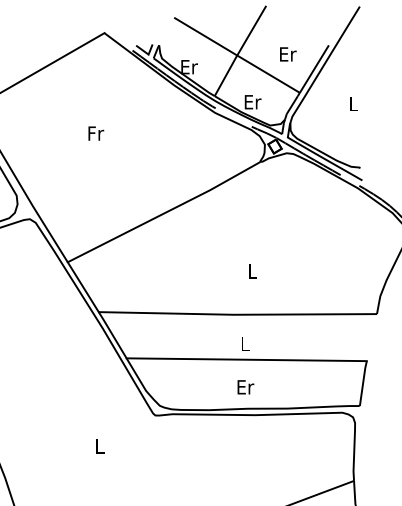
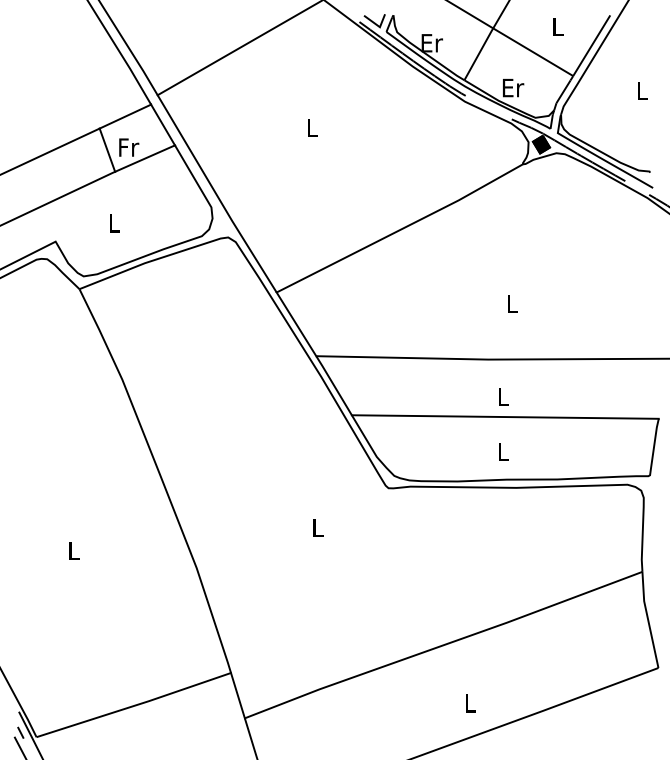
text: (288, 54) -> (558, 26), Er -> L
text: (96, 133) -> (313, 128), Fr -> L
fill: (275, 146) -> (541, 144), added
text: (245, 387) -> (503, 452), Er -> L

